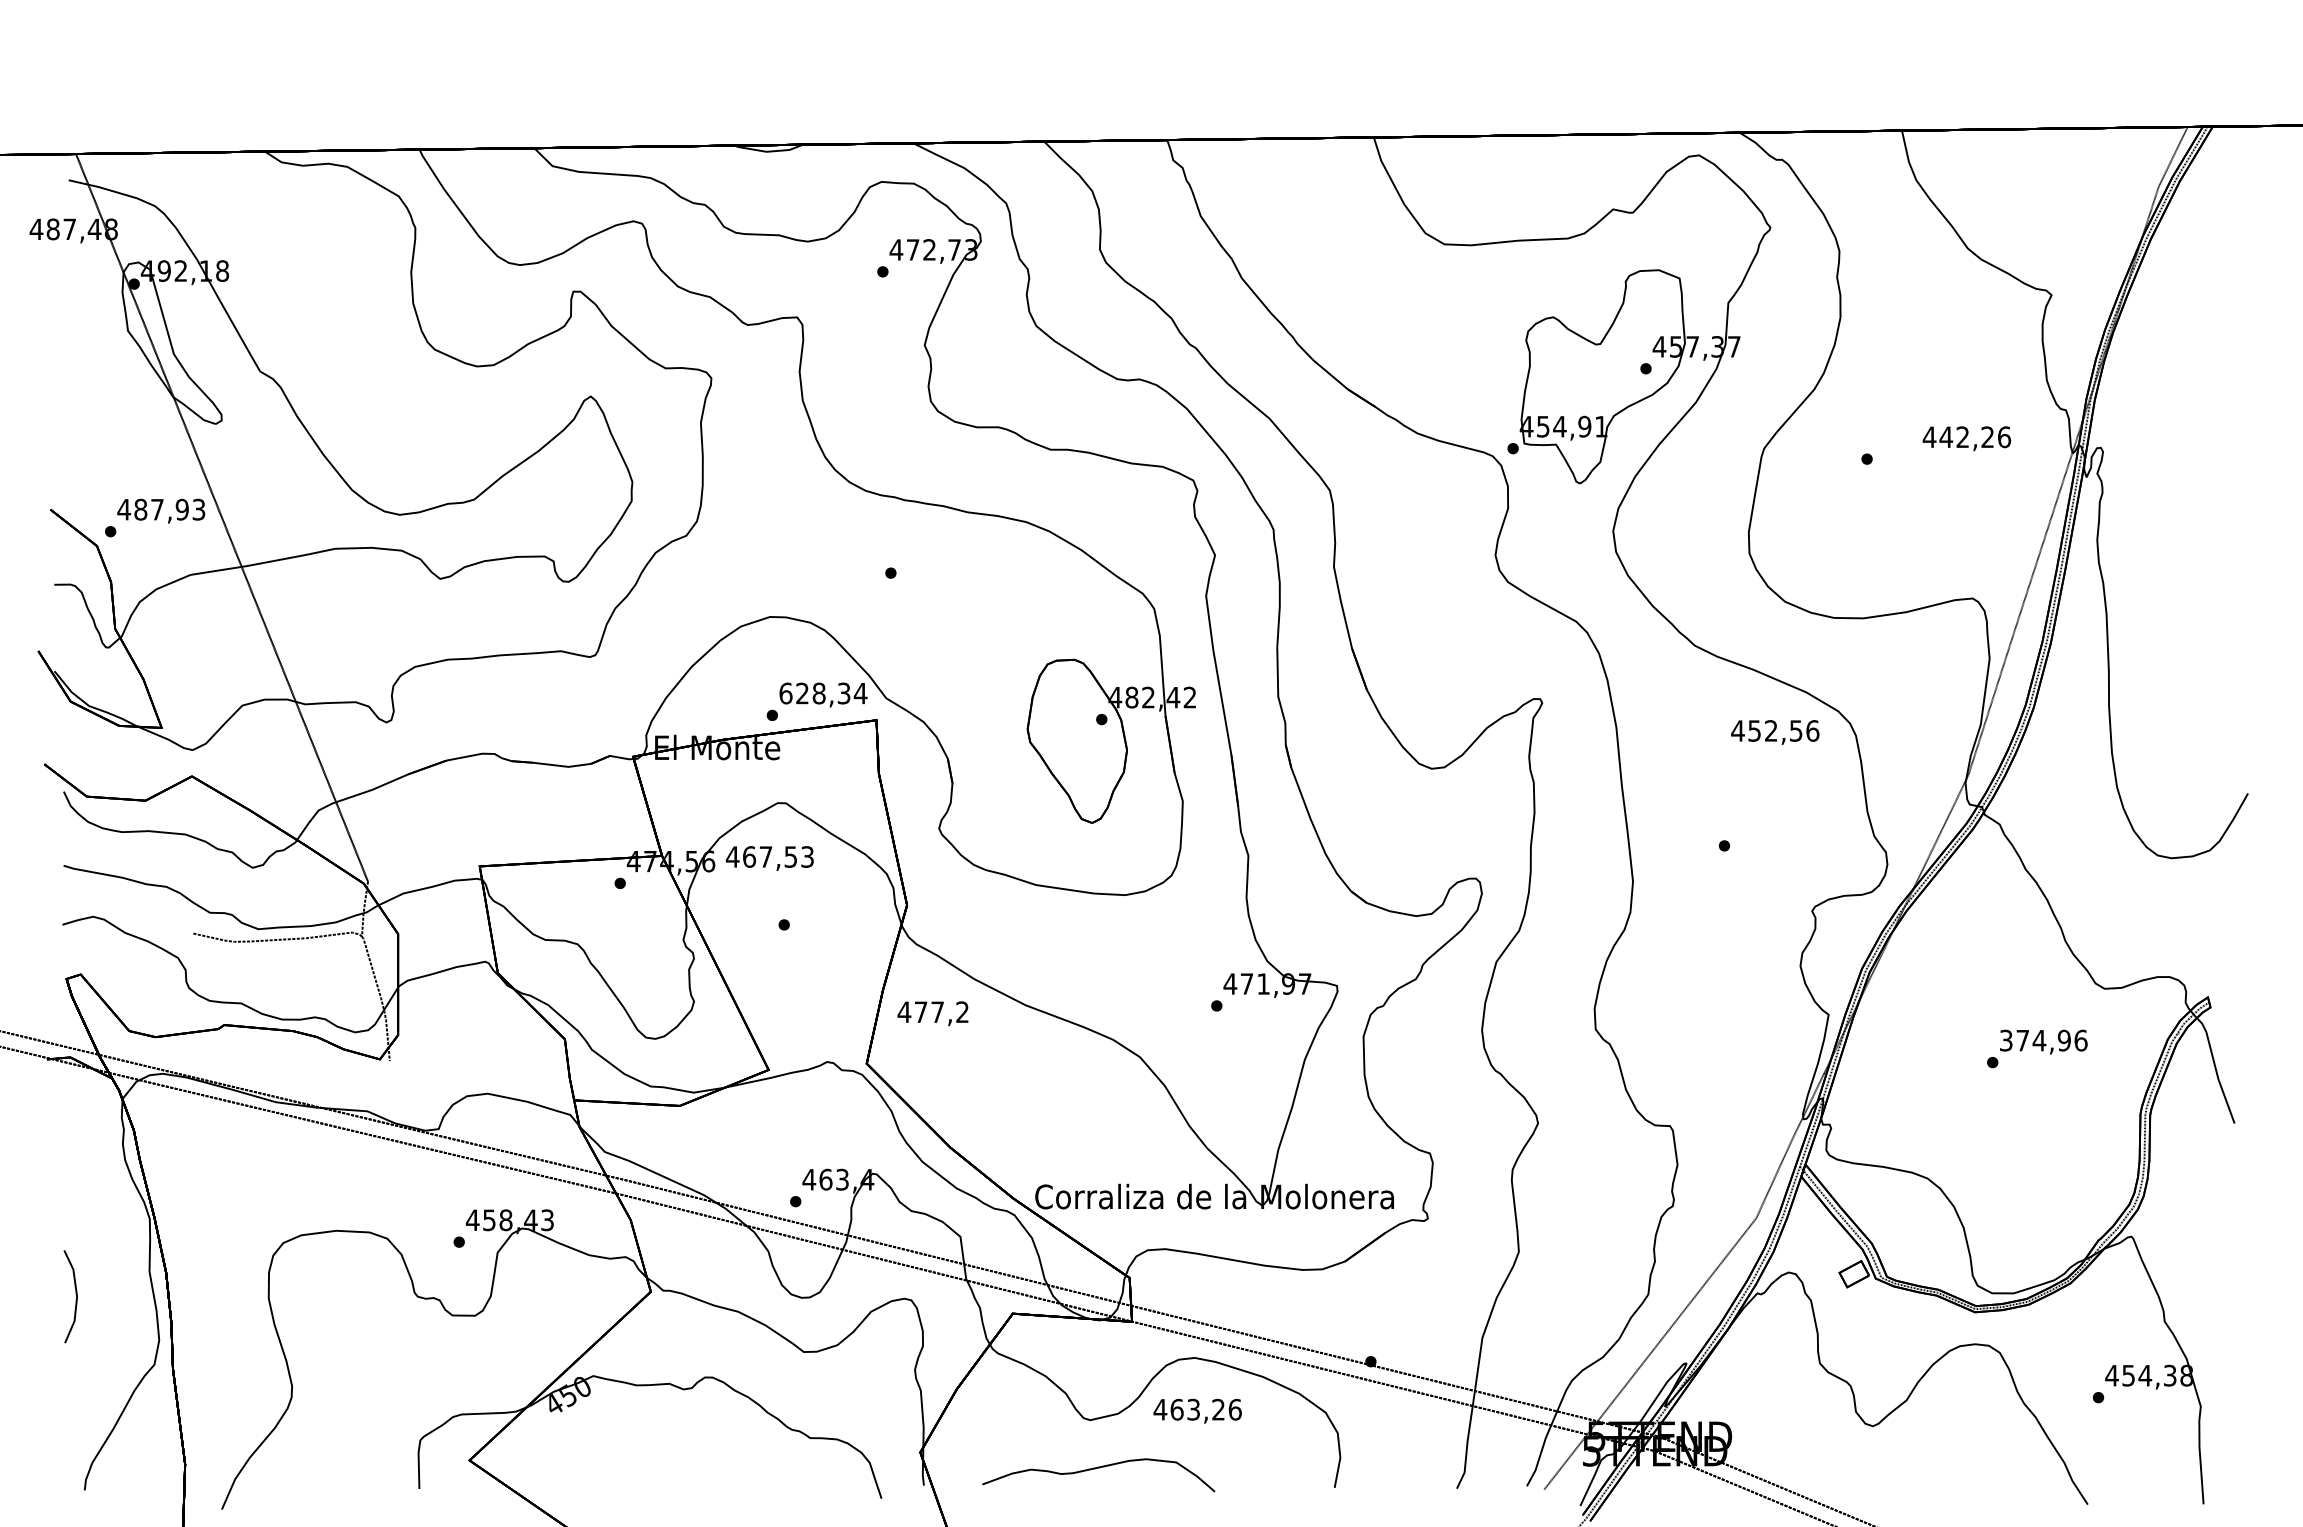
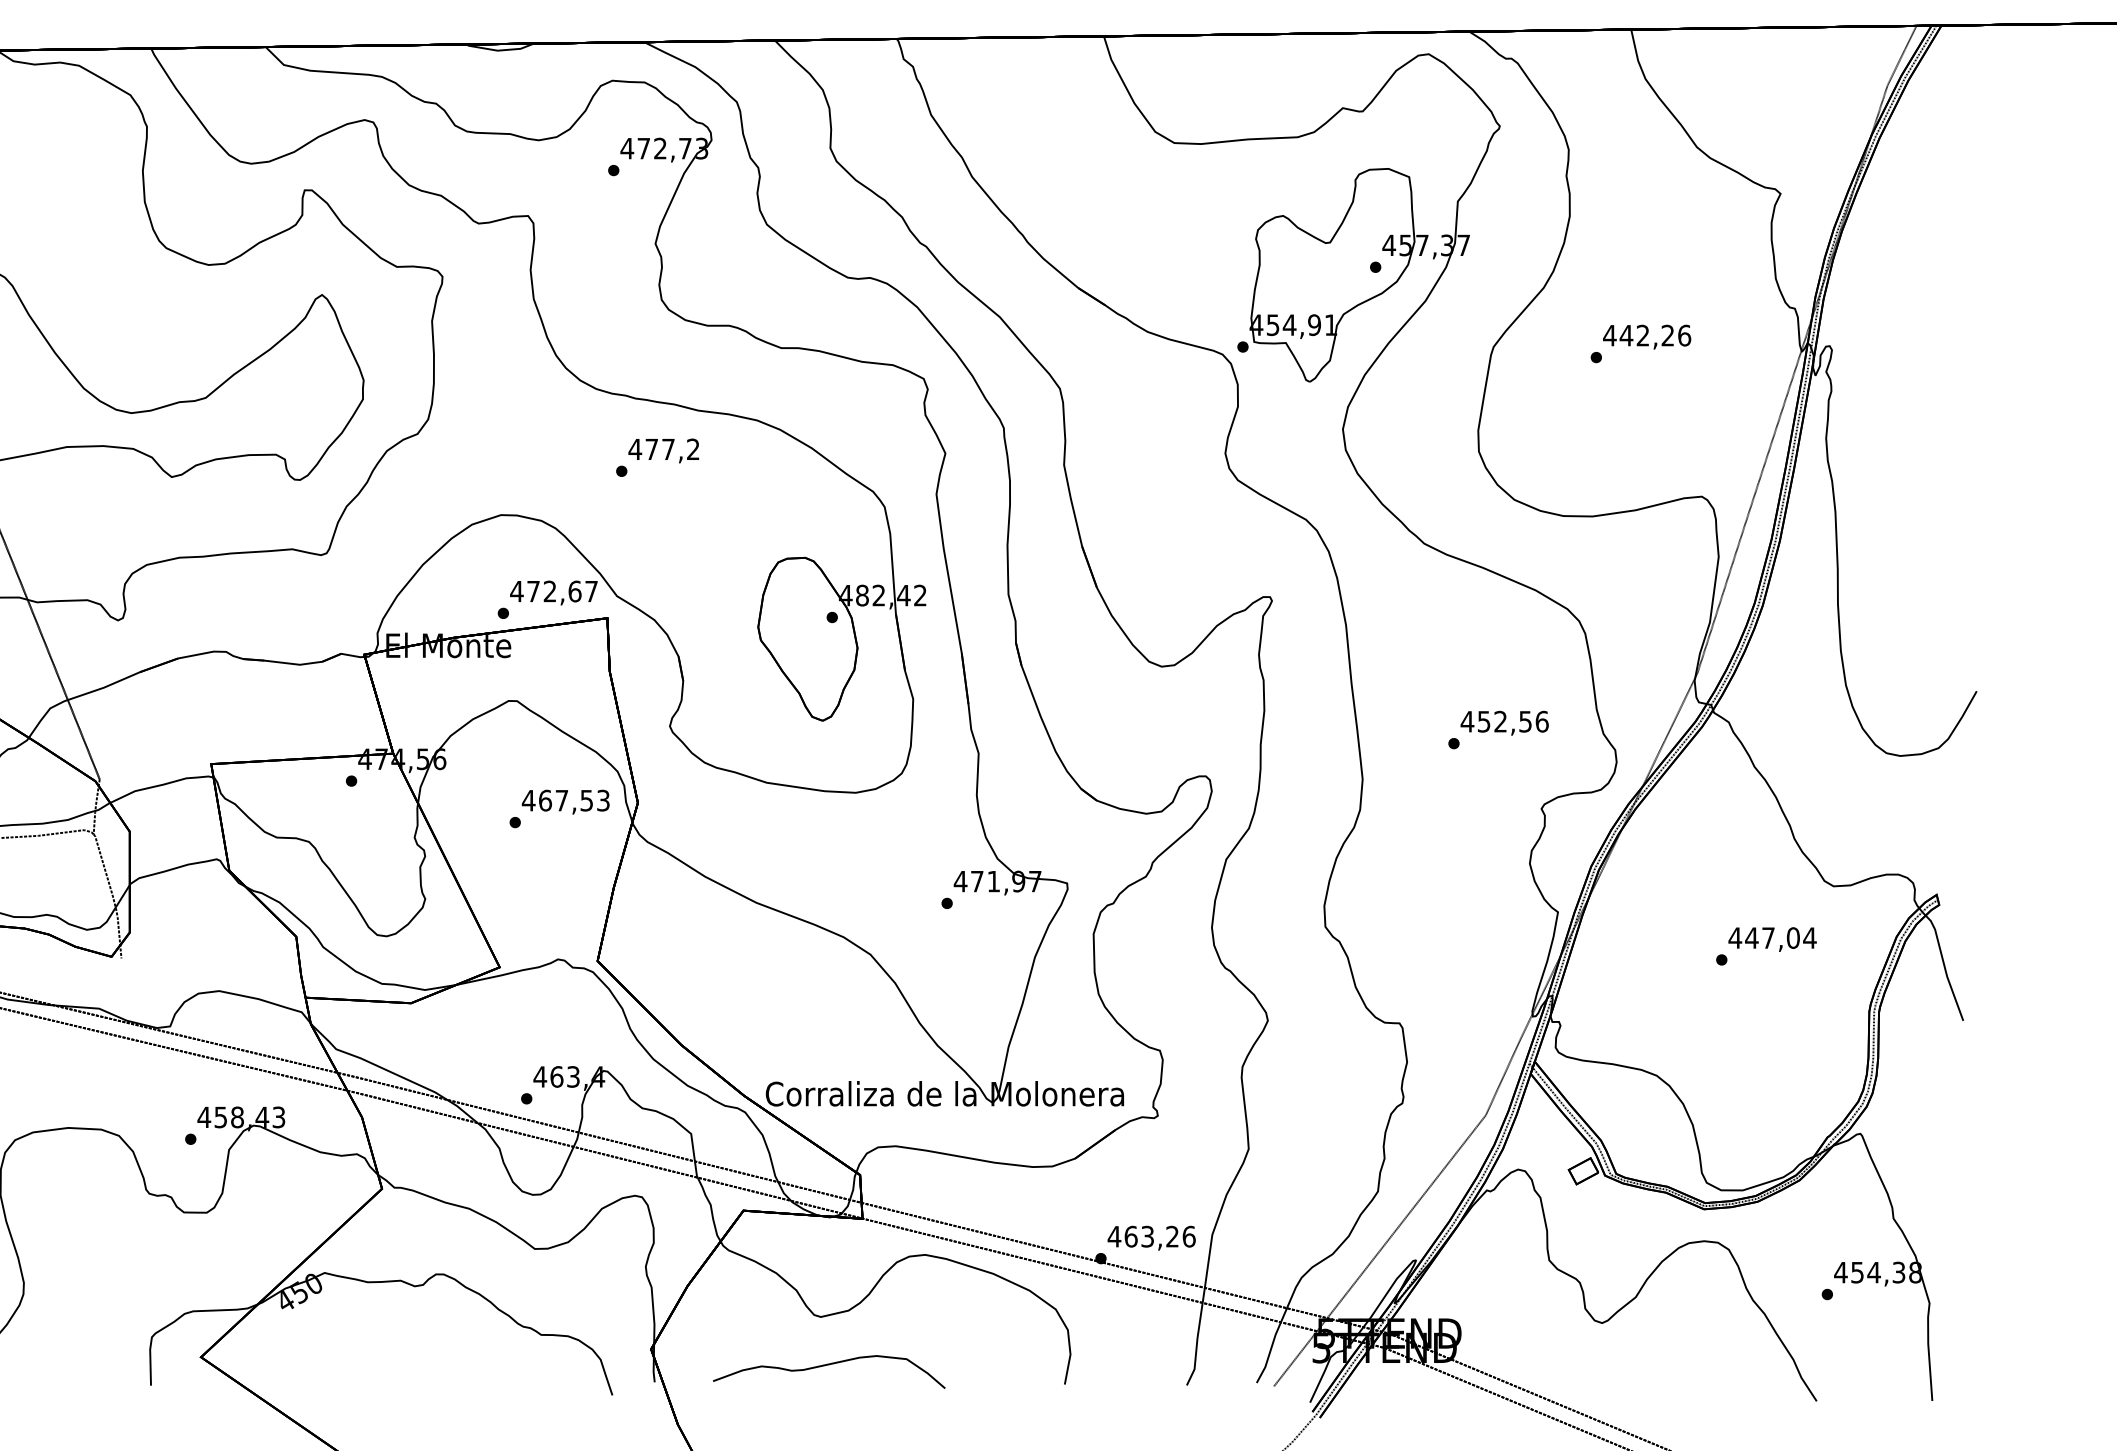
text: (1966, 438) -> (1646, 336), moved
text: (823, 693) -> (554, 591), 628,34 -> 472,67
text: (1775, 732) -> (1504, 723), moved
text: (769, 858) -> (565, 802), moved
text: (932, 1013) -> (663, 450), moved
text: (2043, 1040) -> (1772, 937), 374,96 -> 447,04
text: (1197, 1410) -> (1151, 1237), moved

